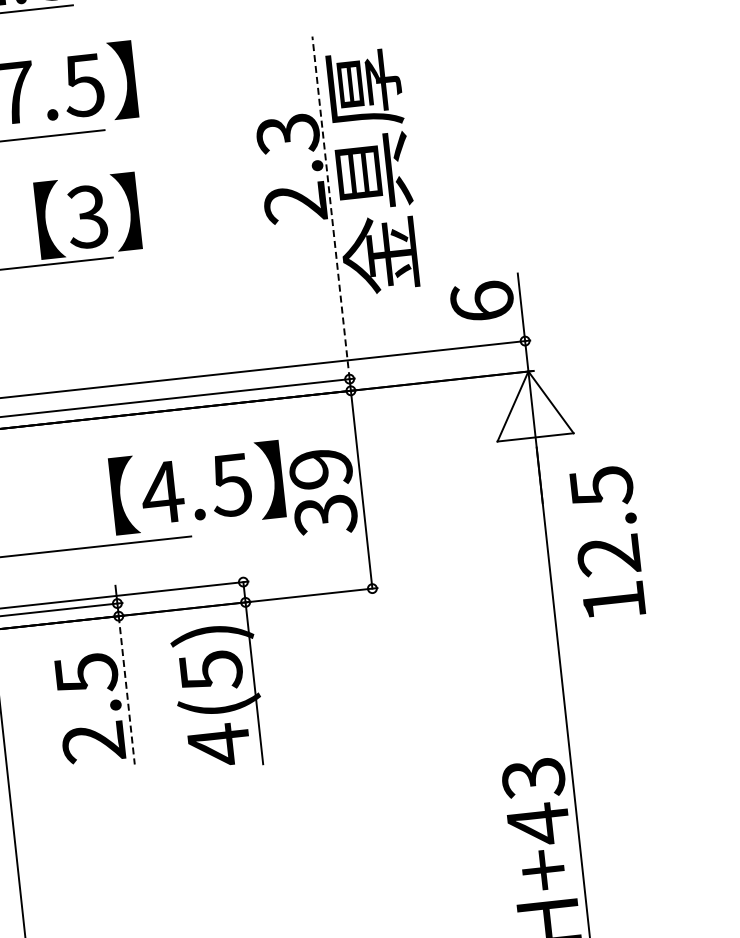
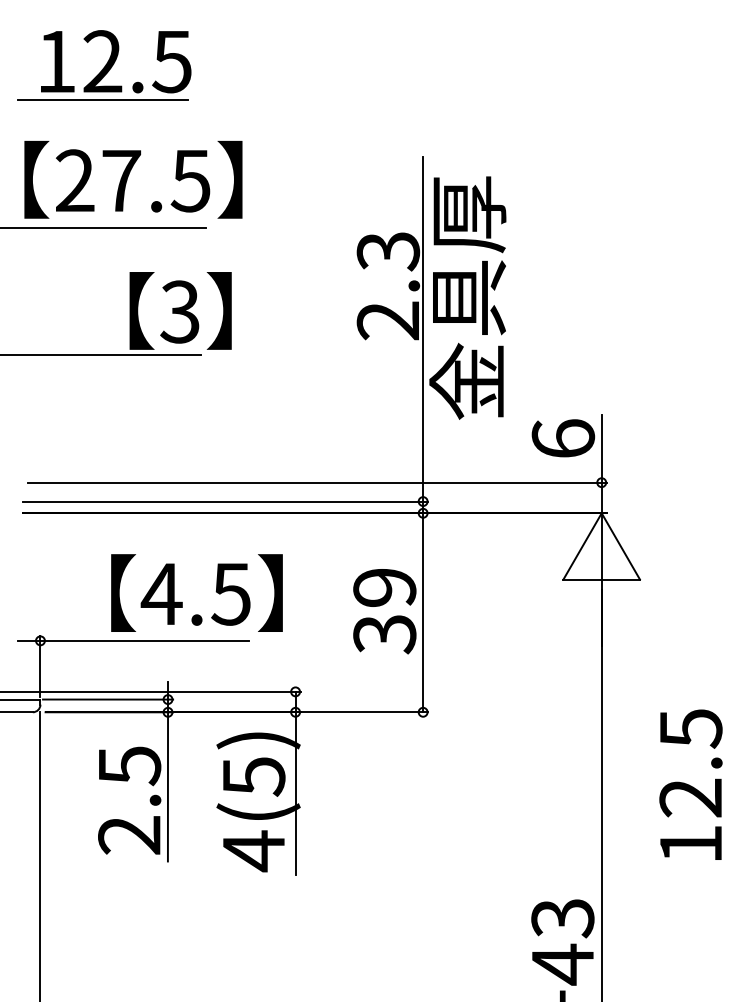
line: (331, 207) -> (423, 328), dashed -> solid
text: (196, 487) -> (196, 592), moved
text: (607, 542) -> (690, 784), moved
line: (126, 690) -> (167, 786), dashed -> solid

